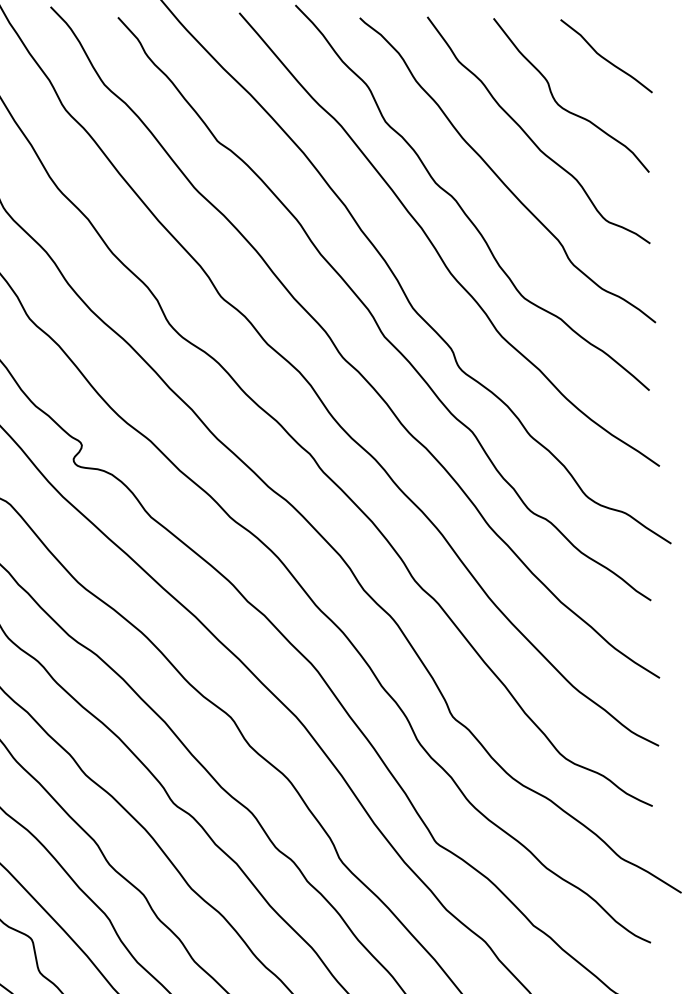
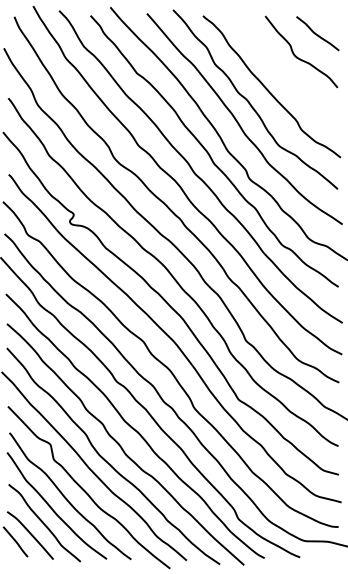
curve: (532, 137) -> (283, 71), removed

